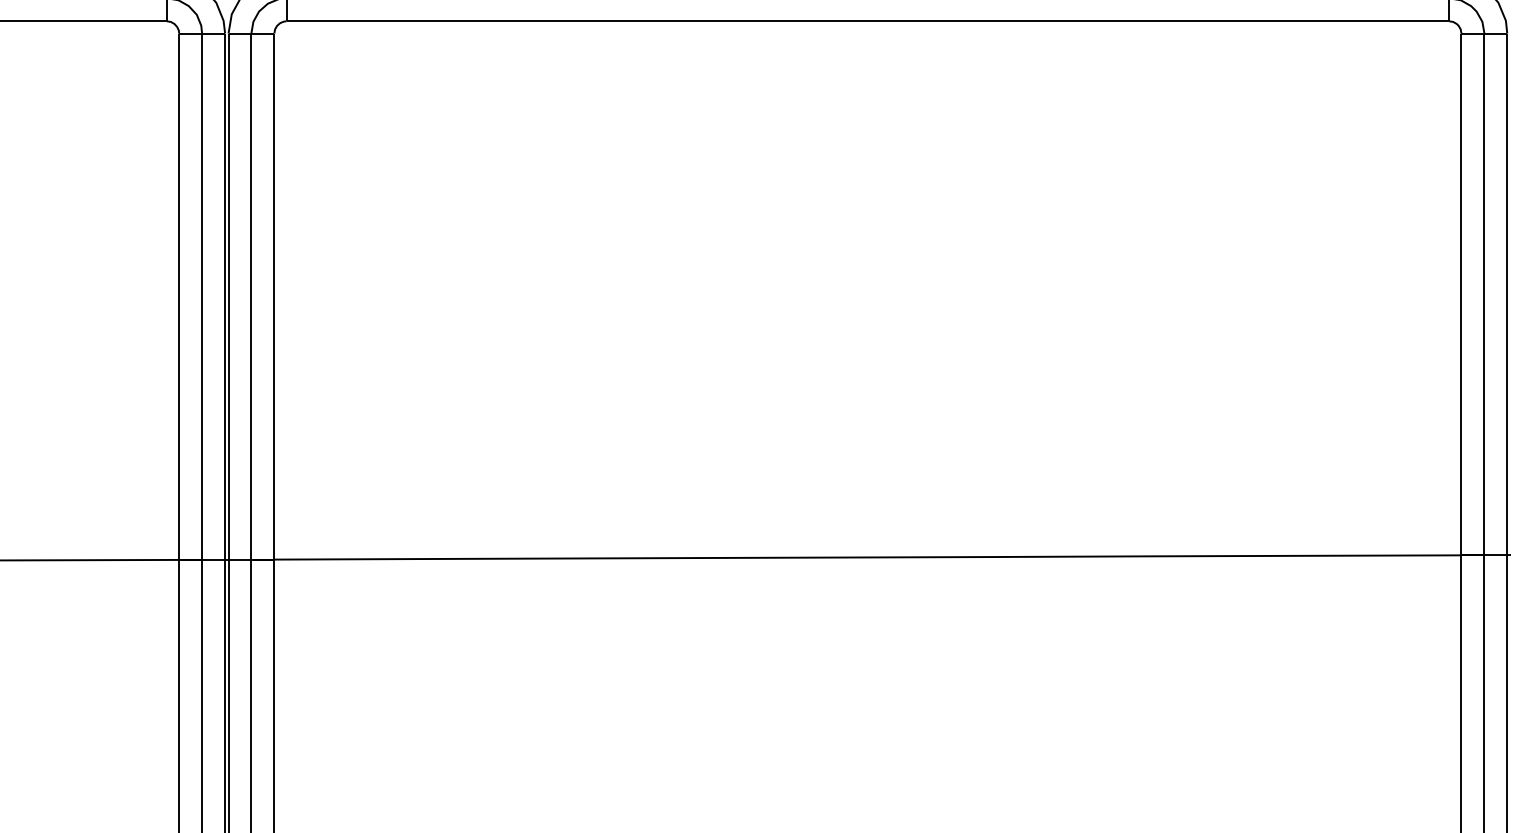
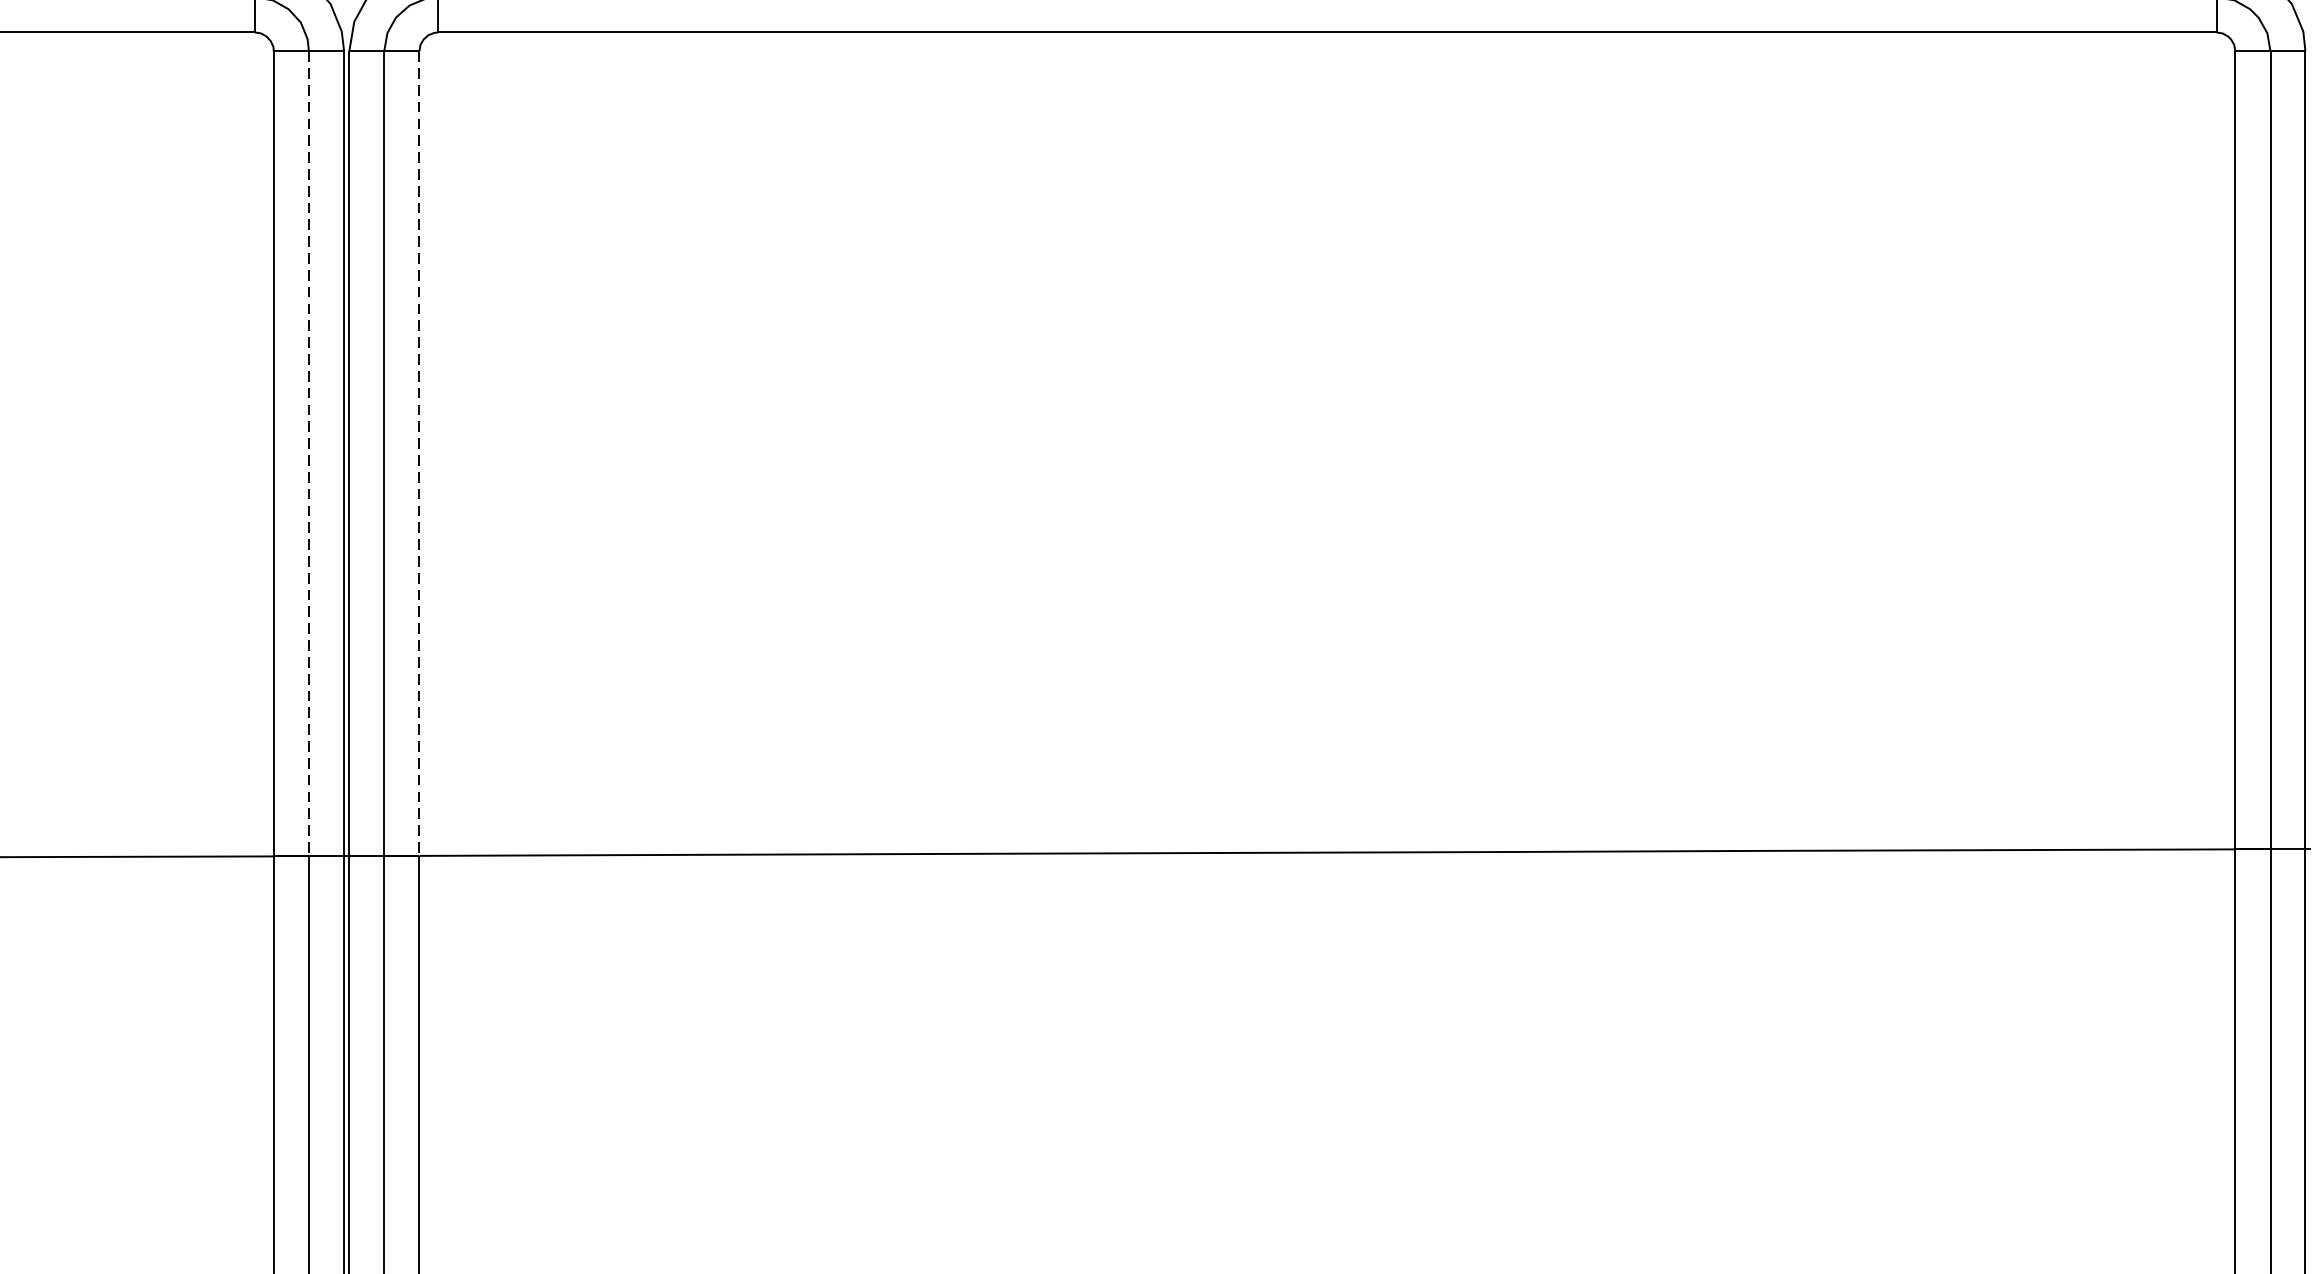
line: (274, 296) -> (419, 453), solid -> dashed
line: (202, 298) -> (309, 456), solid -> dashed

